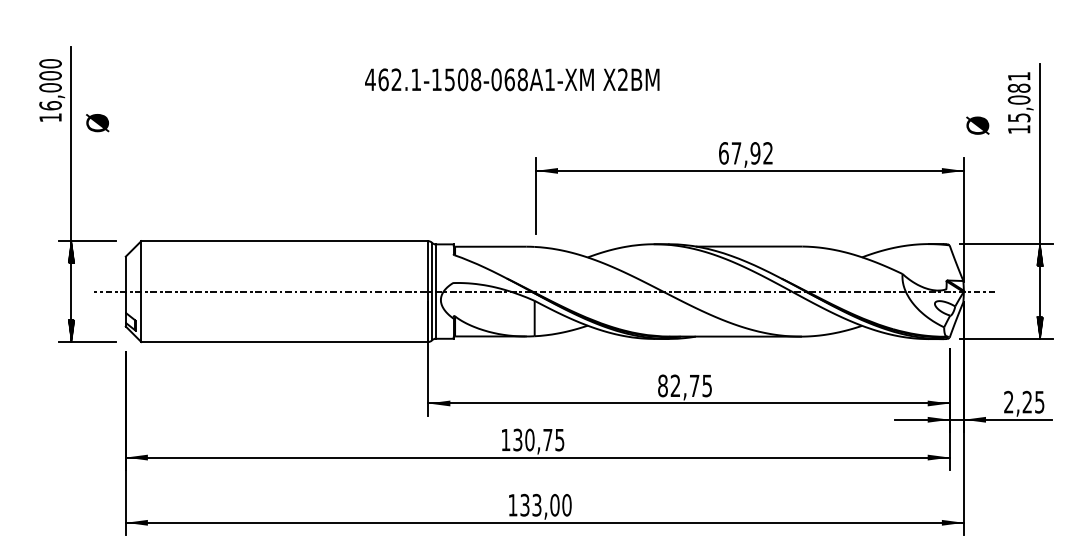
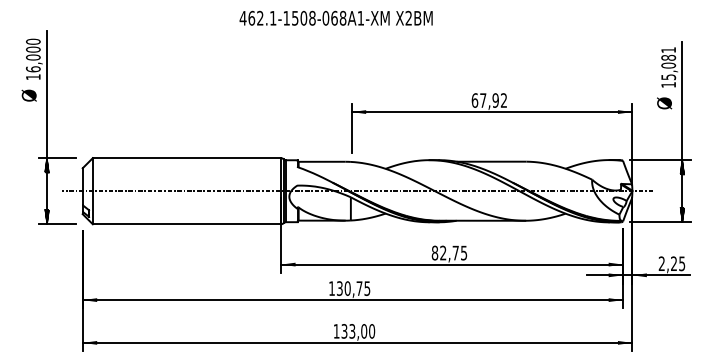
text: (511, 78) -> (335, 17), moved
text: (96, 122) -> (28, 95), moved
text: (977, 125) -> (664, 103), moved

